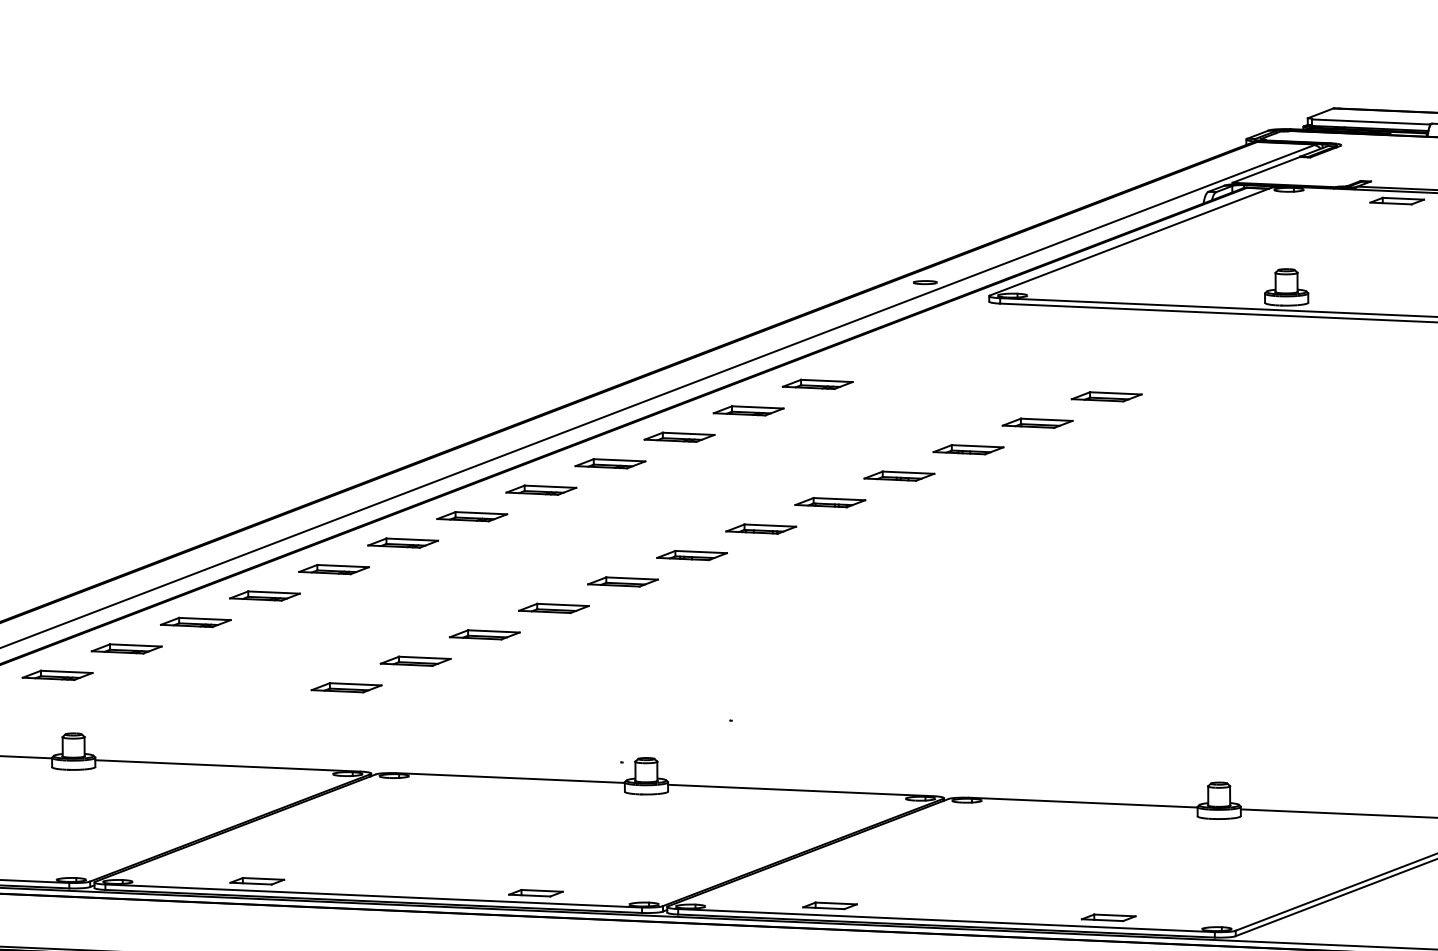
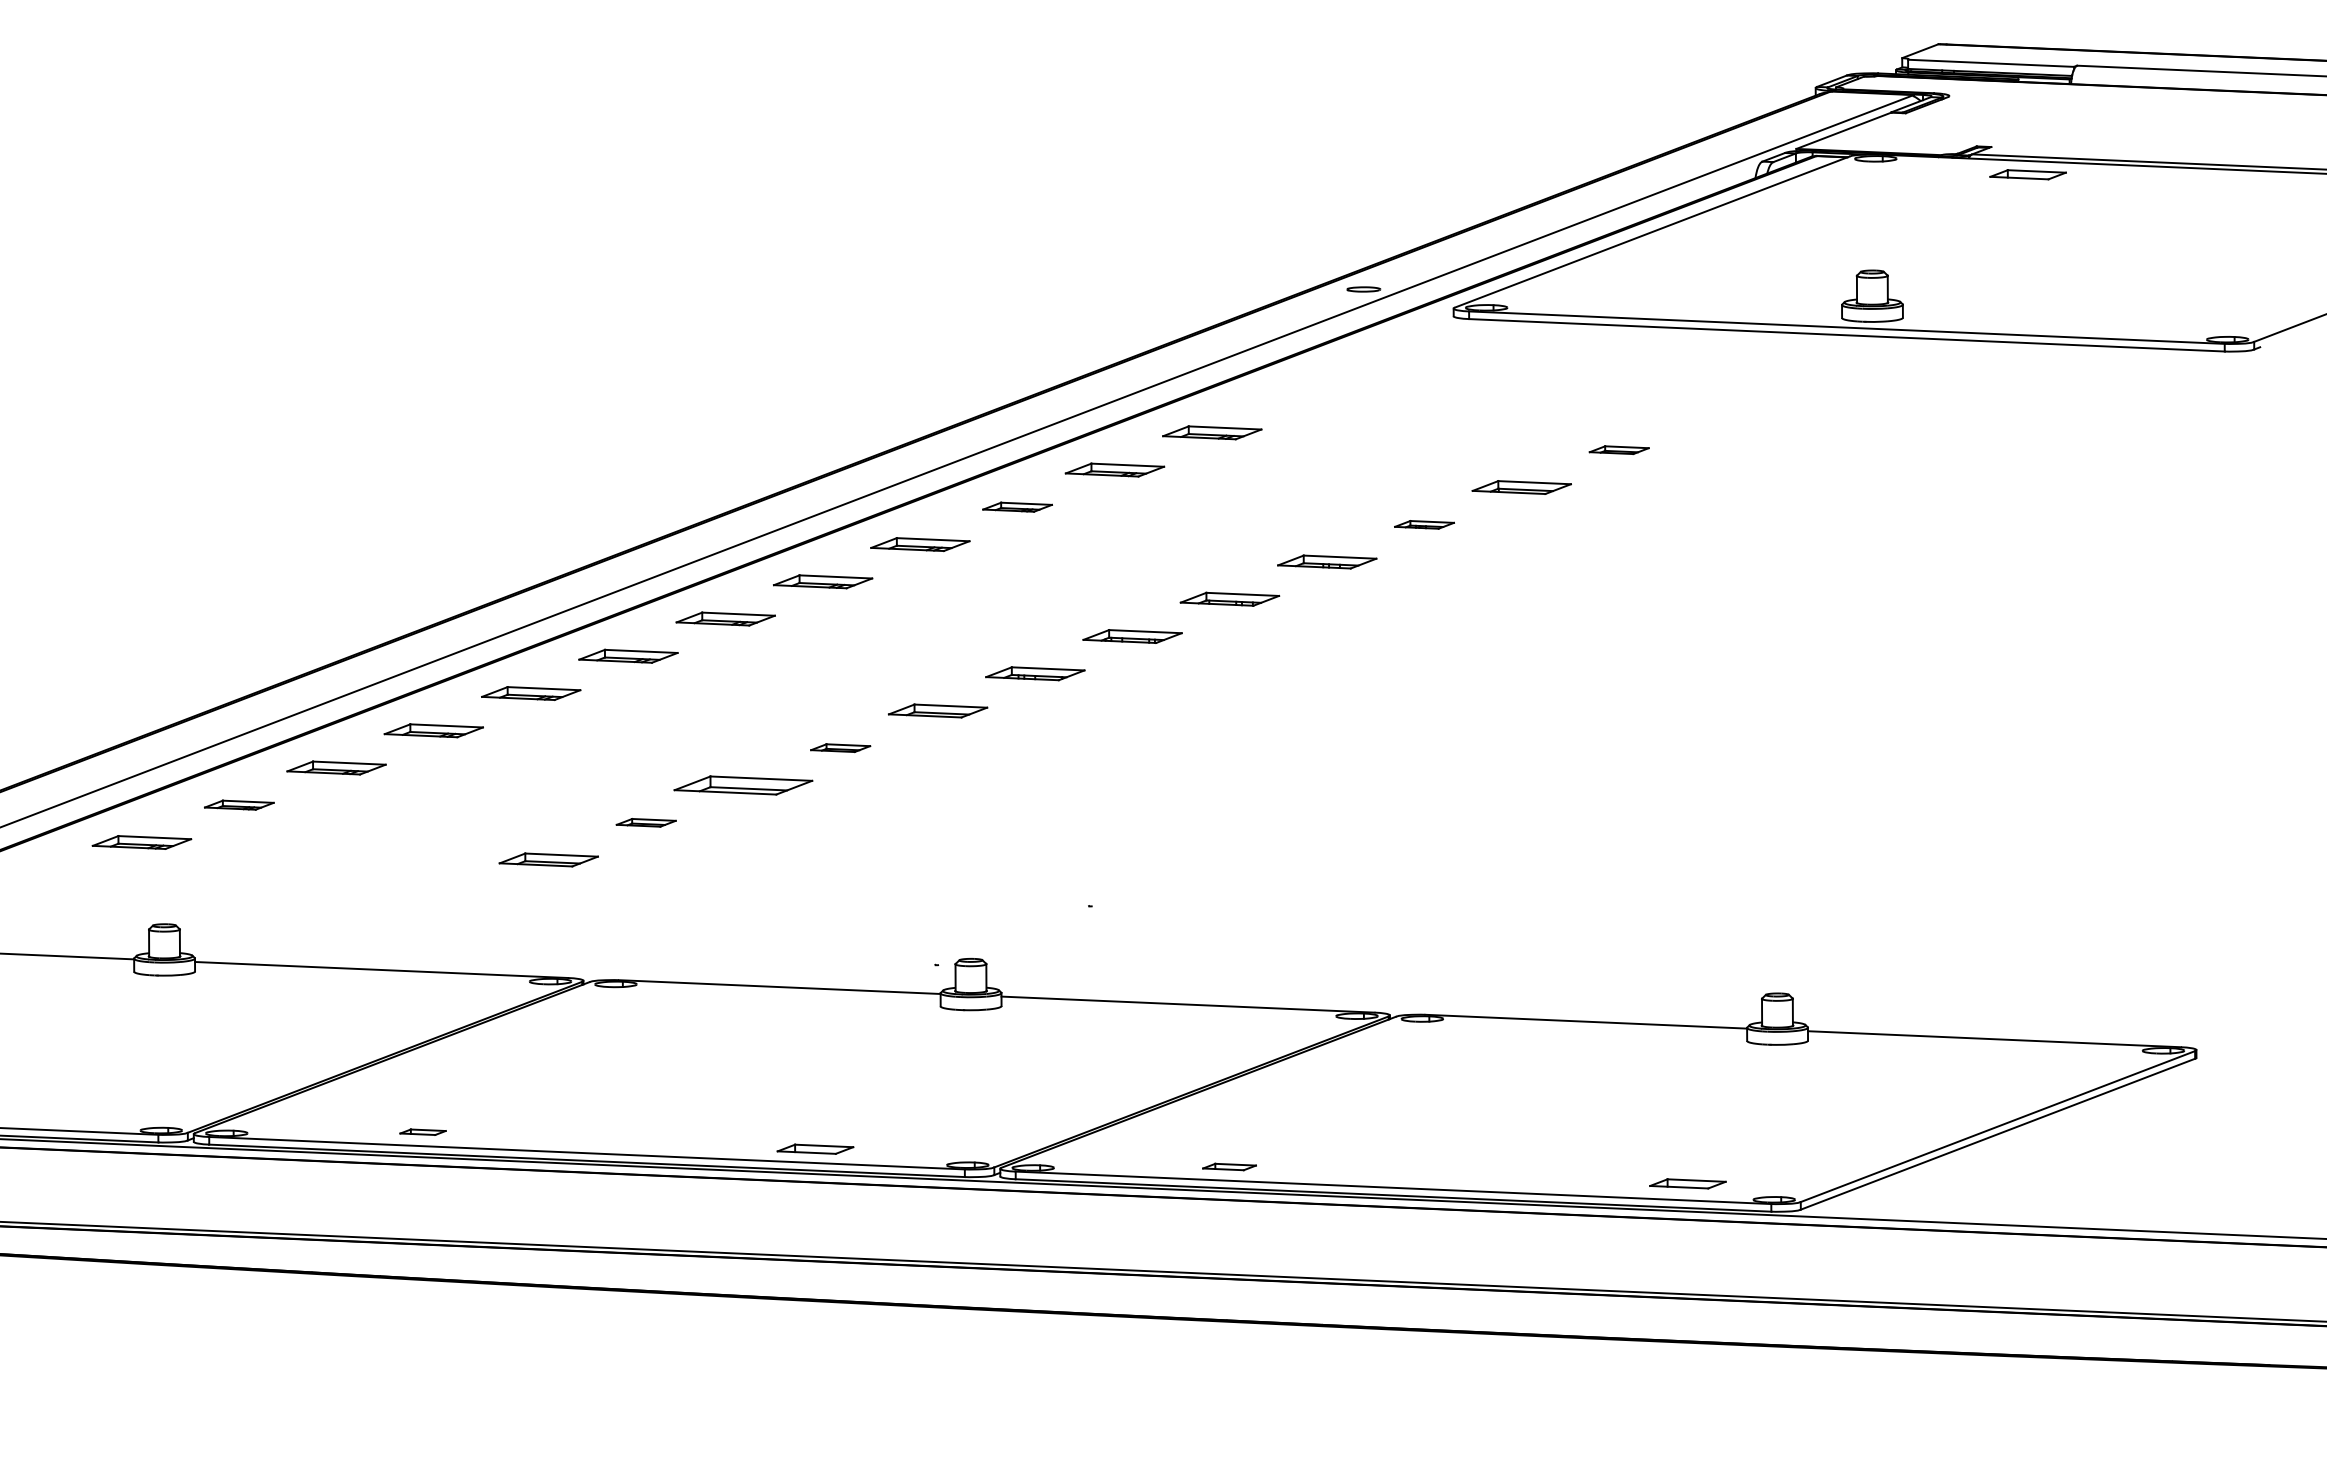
part: (1106, 396) -> (1619, 449), size x0.6
part: (679, 436) -> (1017, 506), size x0.7
part: (968, 449) -> (1424, 524), size x0.6
part: (553, 607) -> (840, 747), size x0.6
part: (484, 634) -> (743, 785), size x1.4
part: (126, 648) -> (239, 804), size x0.7
part: (415, 661) -> (646, 822), size x0.6
part: (256, 880) -> (422, 1131), size x0.6
part: (830, 905) -> (1229, 1166), size x0.7
part: (1108, 917) -> (1687, 1183), moved

